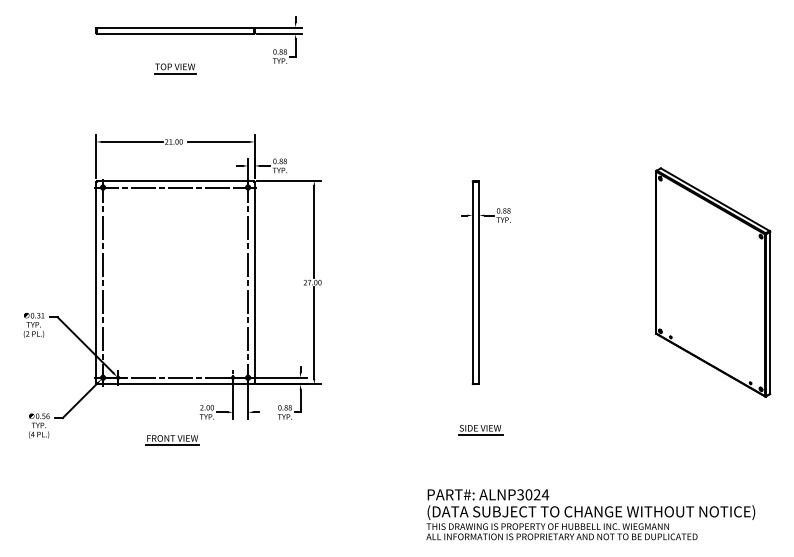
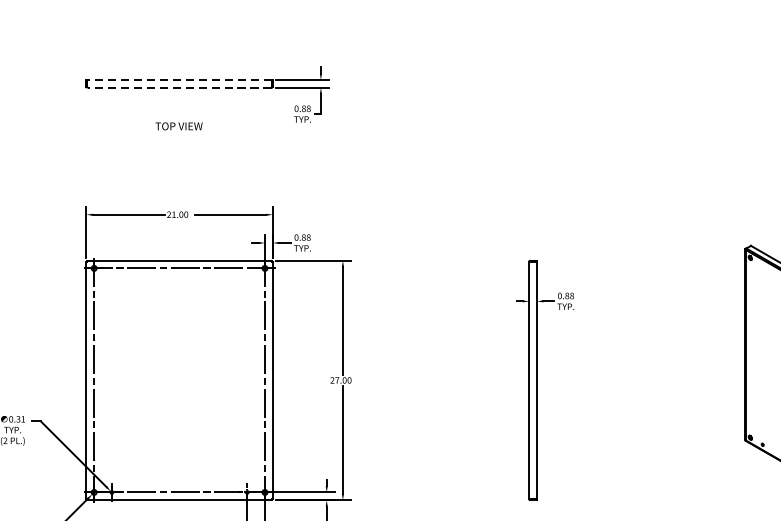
line: (175, 27) -> (179, 79), solid -> dashed
line: (175, 34) -> (179, 88), solid -> dashed
line: (175, 73) -> (179, 134), removed

